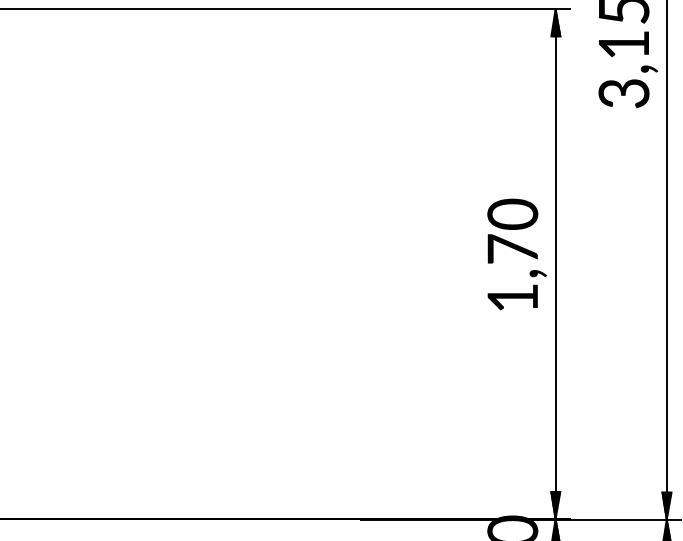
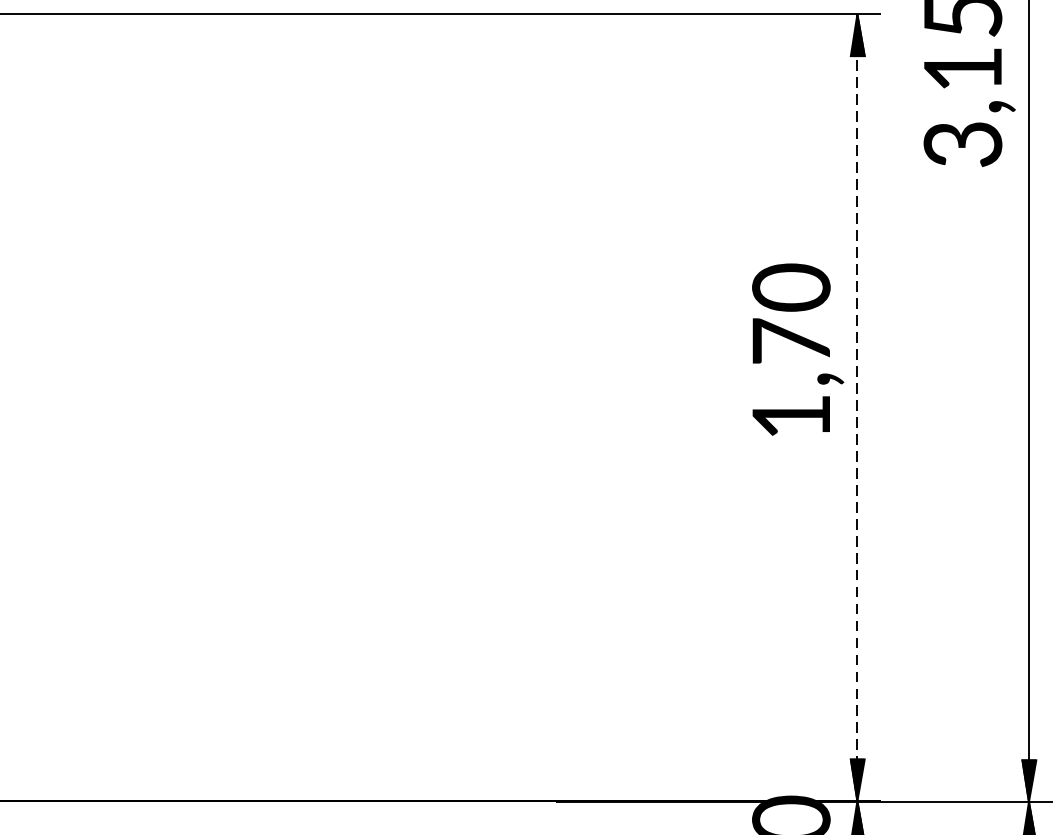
text: (516, 254) -> (797, 349), moved
line: (555, 264) -> (857, 408), solid -> dashed

